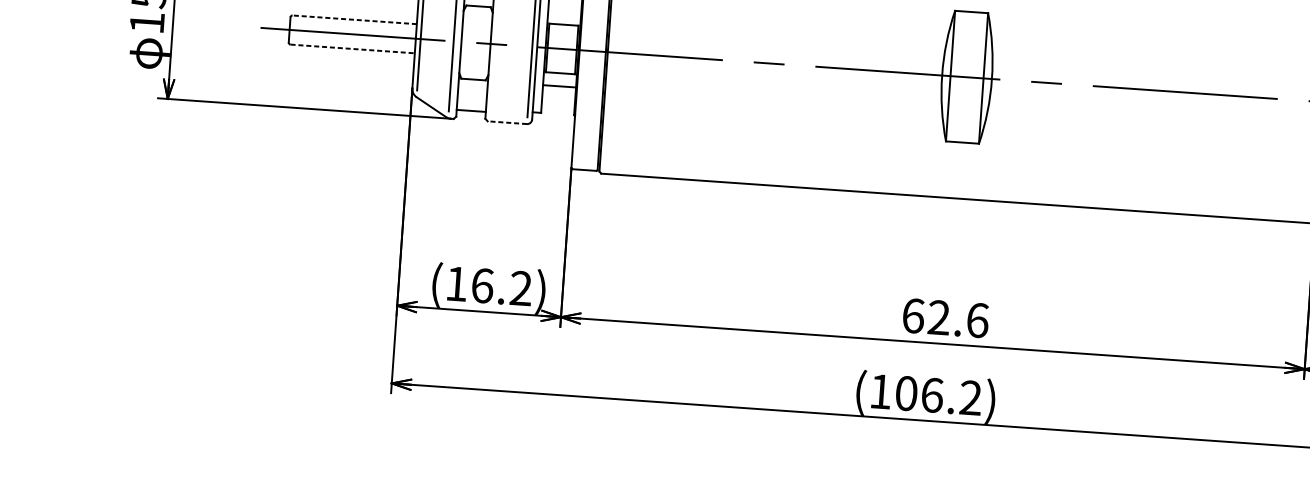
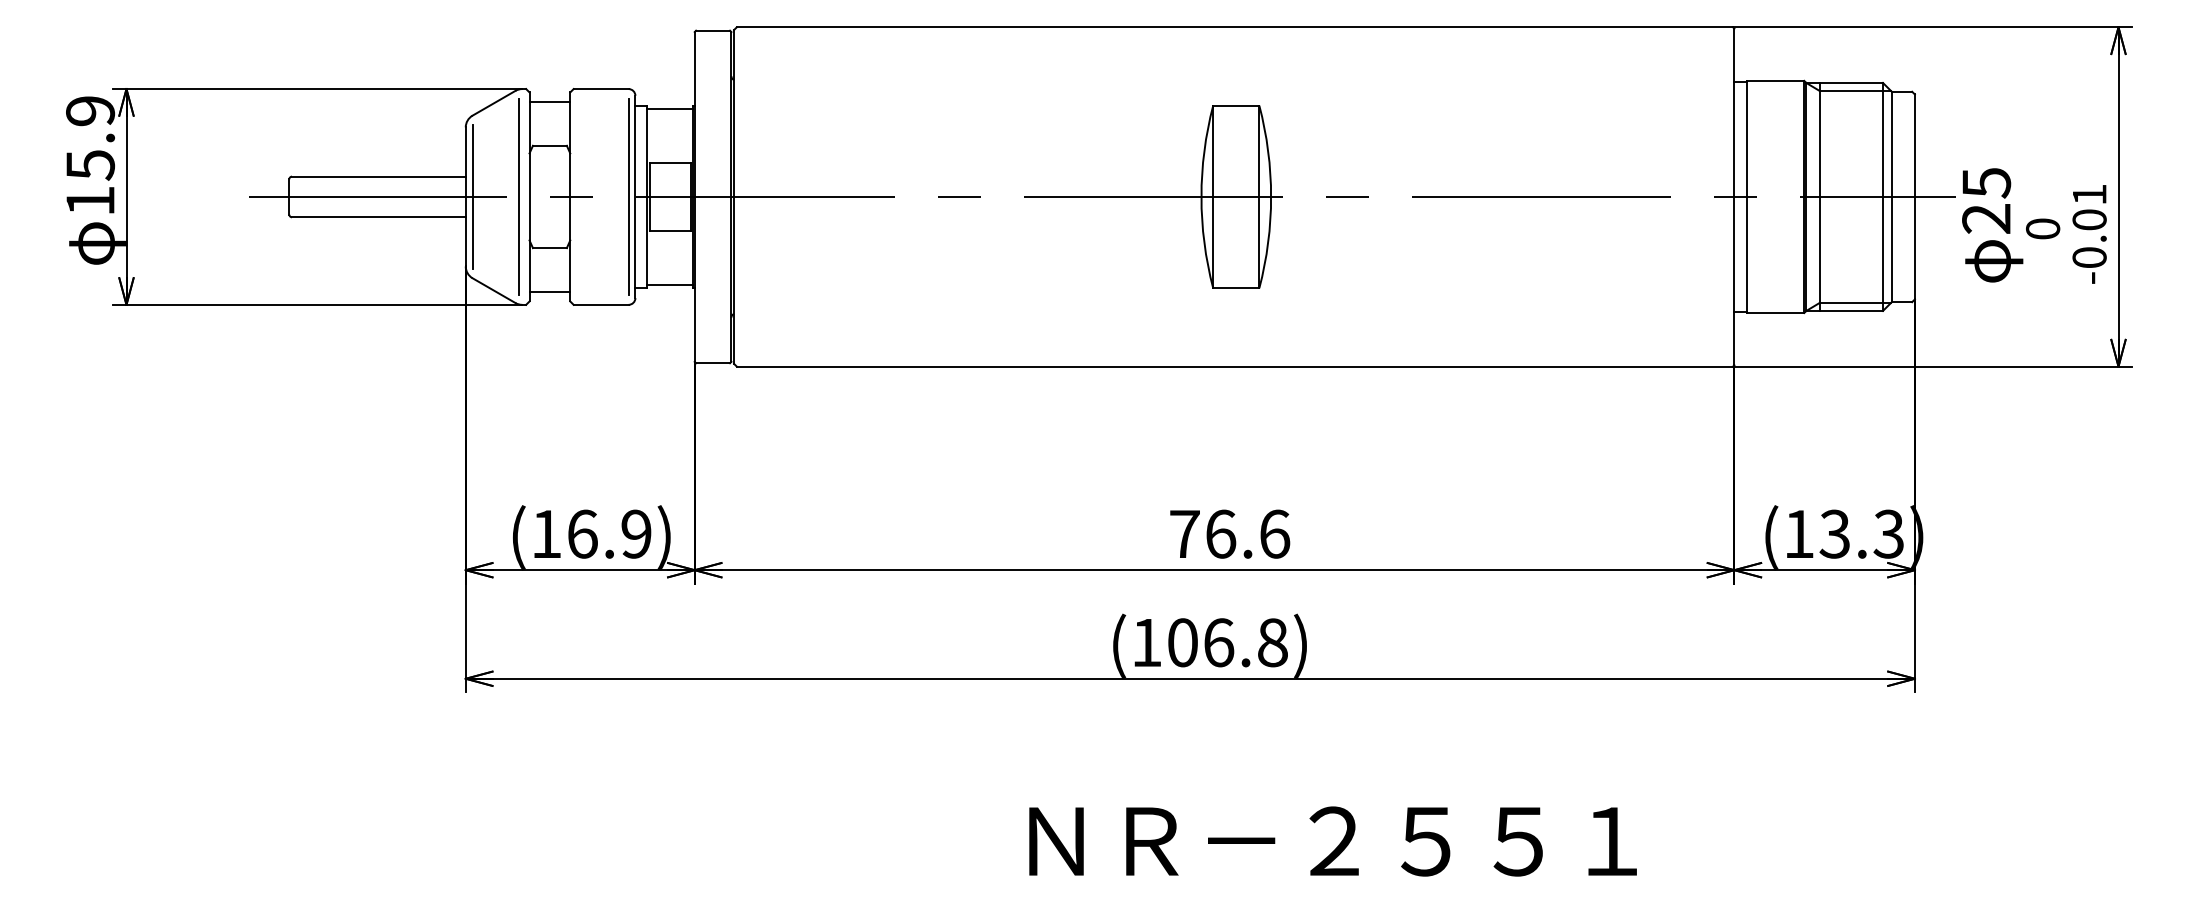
line: (354, 19) -> (378, 176), dashed -> solid
line: (352, 49) -> (378, 217), dashed -> solid
line: (559, 86) -> (670, 285), moved
line: (506, 122) -> (600, 304), dashed -> solid
text: (521, 288) -> (636, 534), (16.2) -> (16.9)
text: (926, 316) -> (1203, 533), 62.6 -> 76.6
text: (970, 397) -> (1272, 642), (106.2) -> (106.8)

